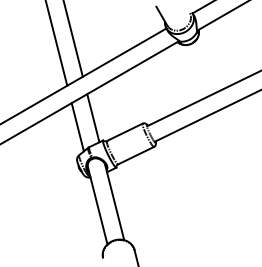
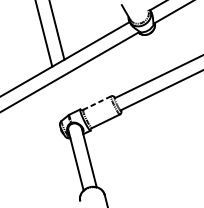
line: (93, 118) -> (72, 92), removed
line: (77, 127) -> (60, 99), removed
line: (124, 132) -> (96, 103), solid -> dashed

